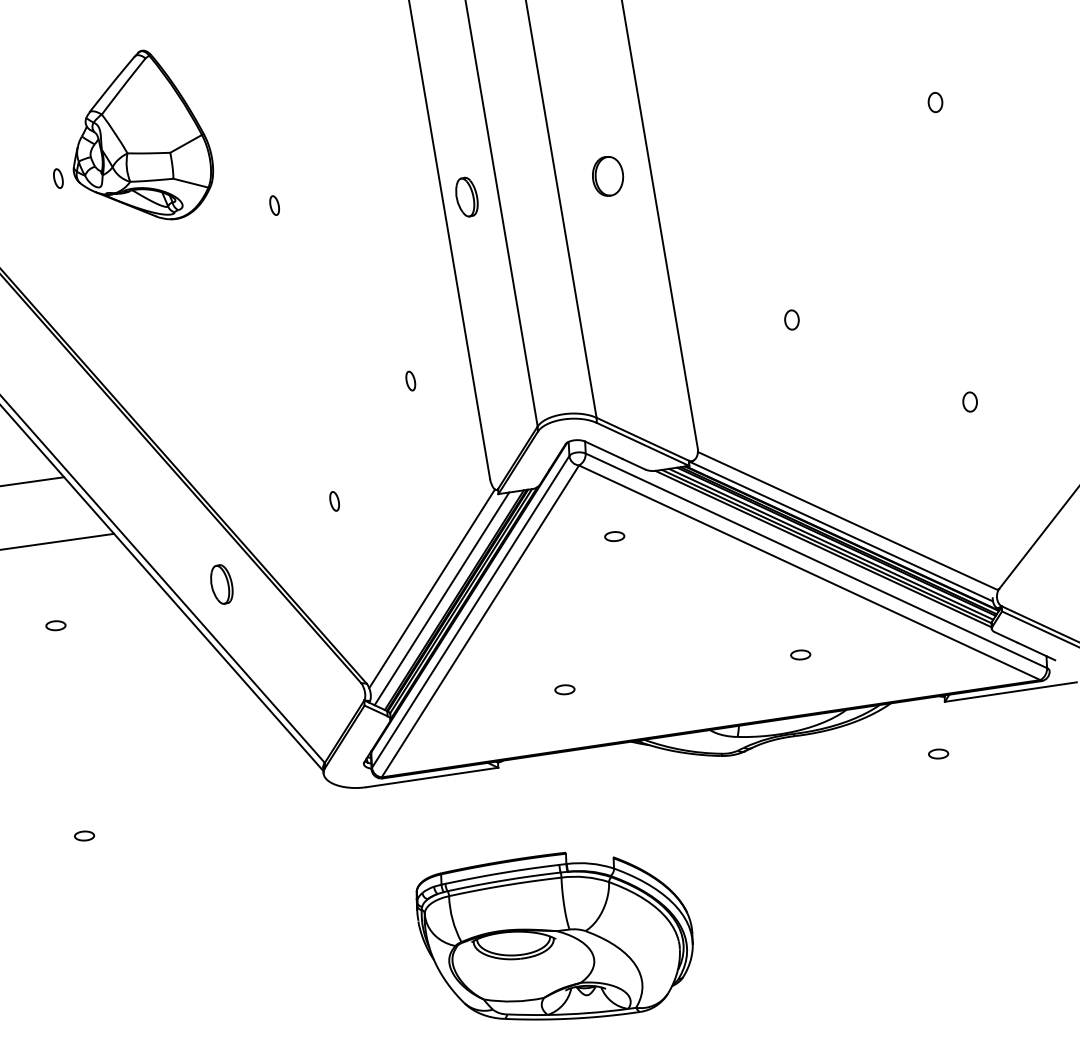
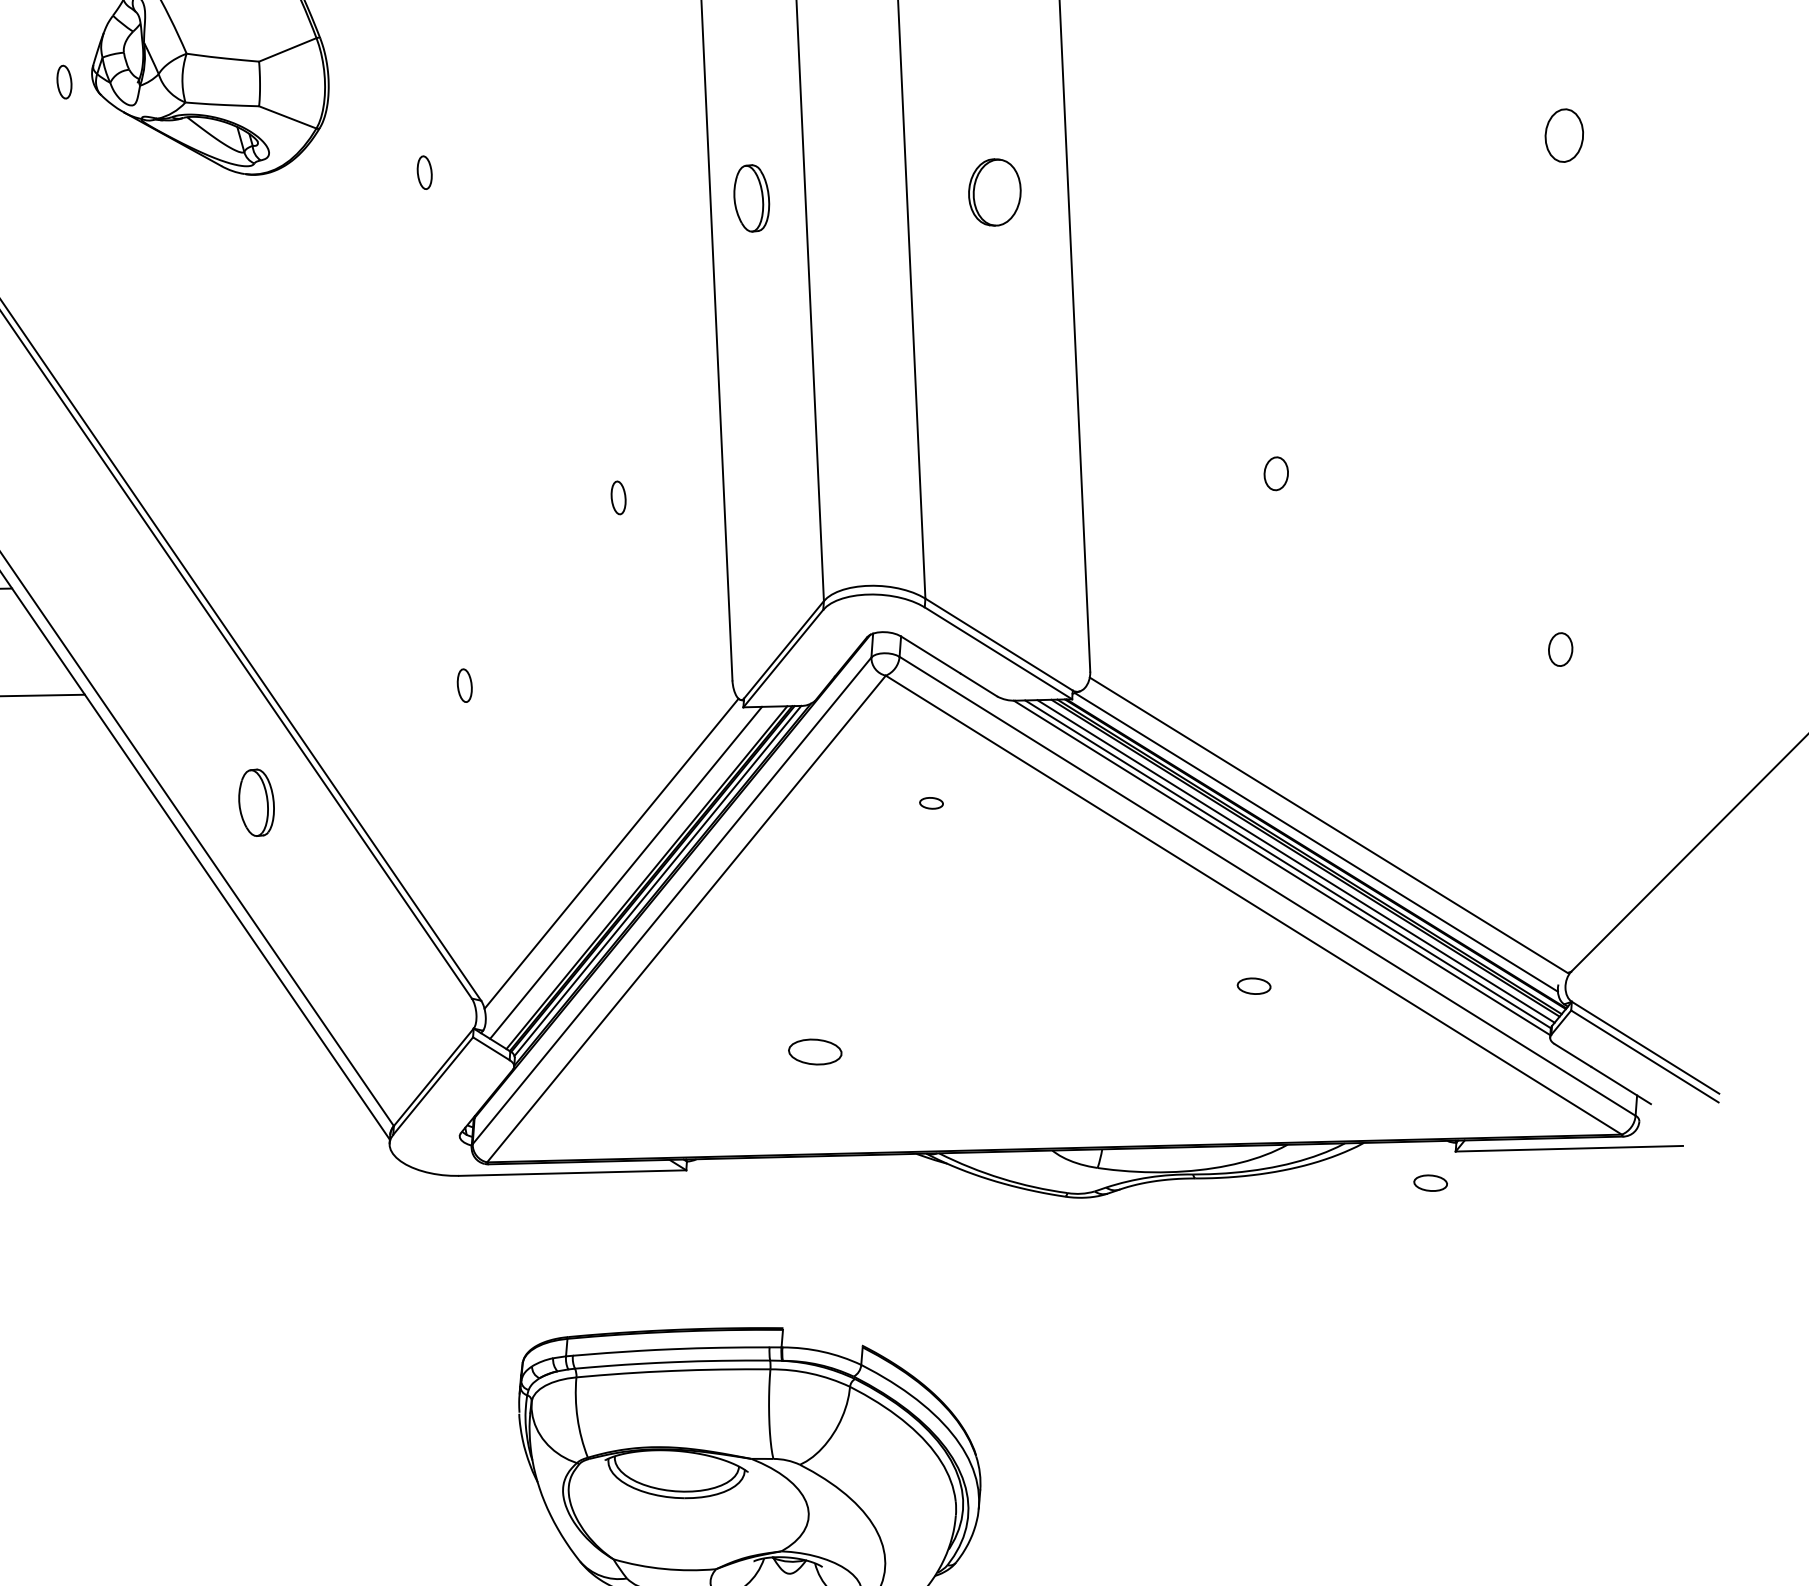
part: (935, 102) -> (1564, 135), size x1.6
part: (614, 536) -> (931, 803), size x0.7
part: (800, 654) -> (1253, 985), moved
part: (564, 689) -> (814, 1051), size x1.6
part: (938, 753) -> (1430, 1182), moved

